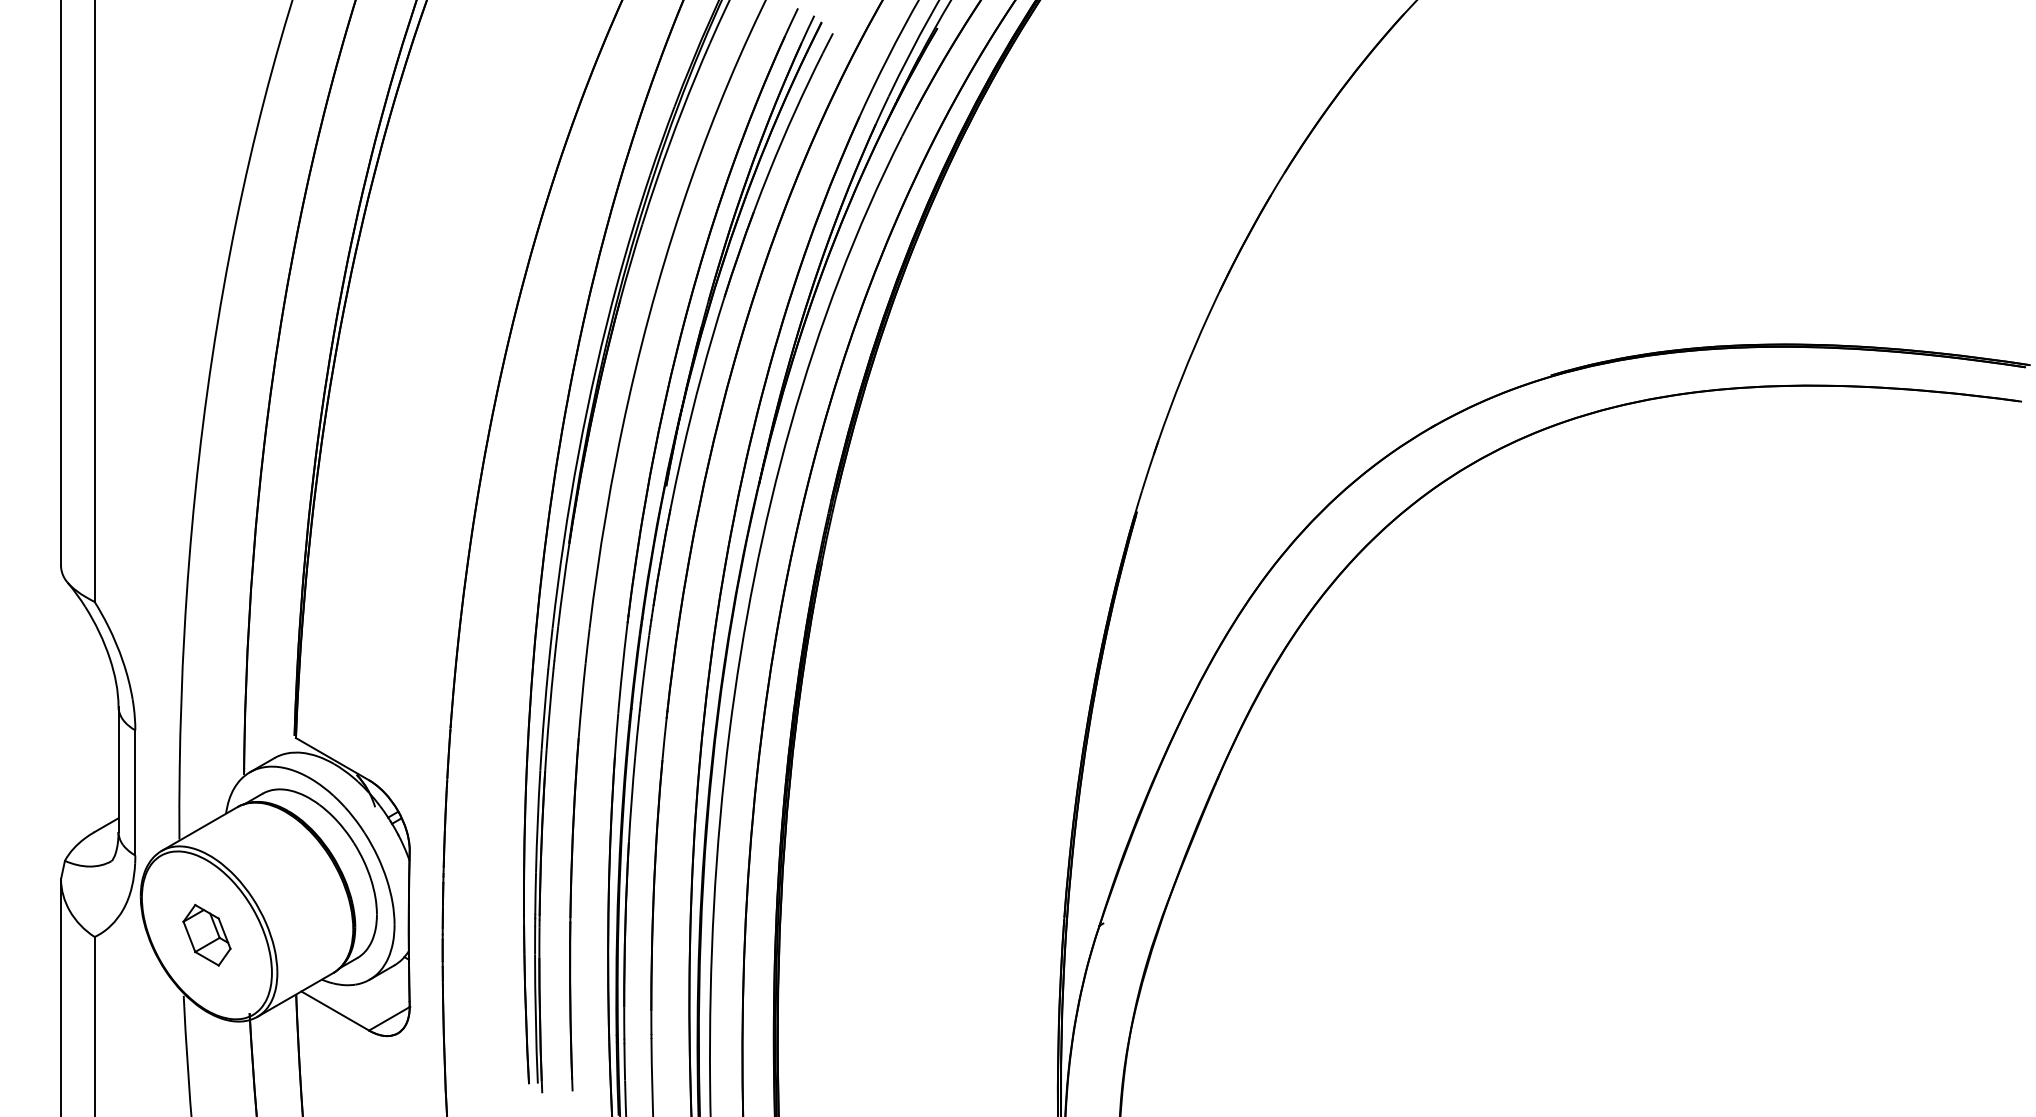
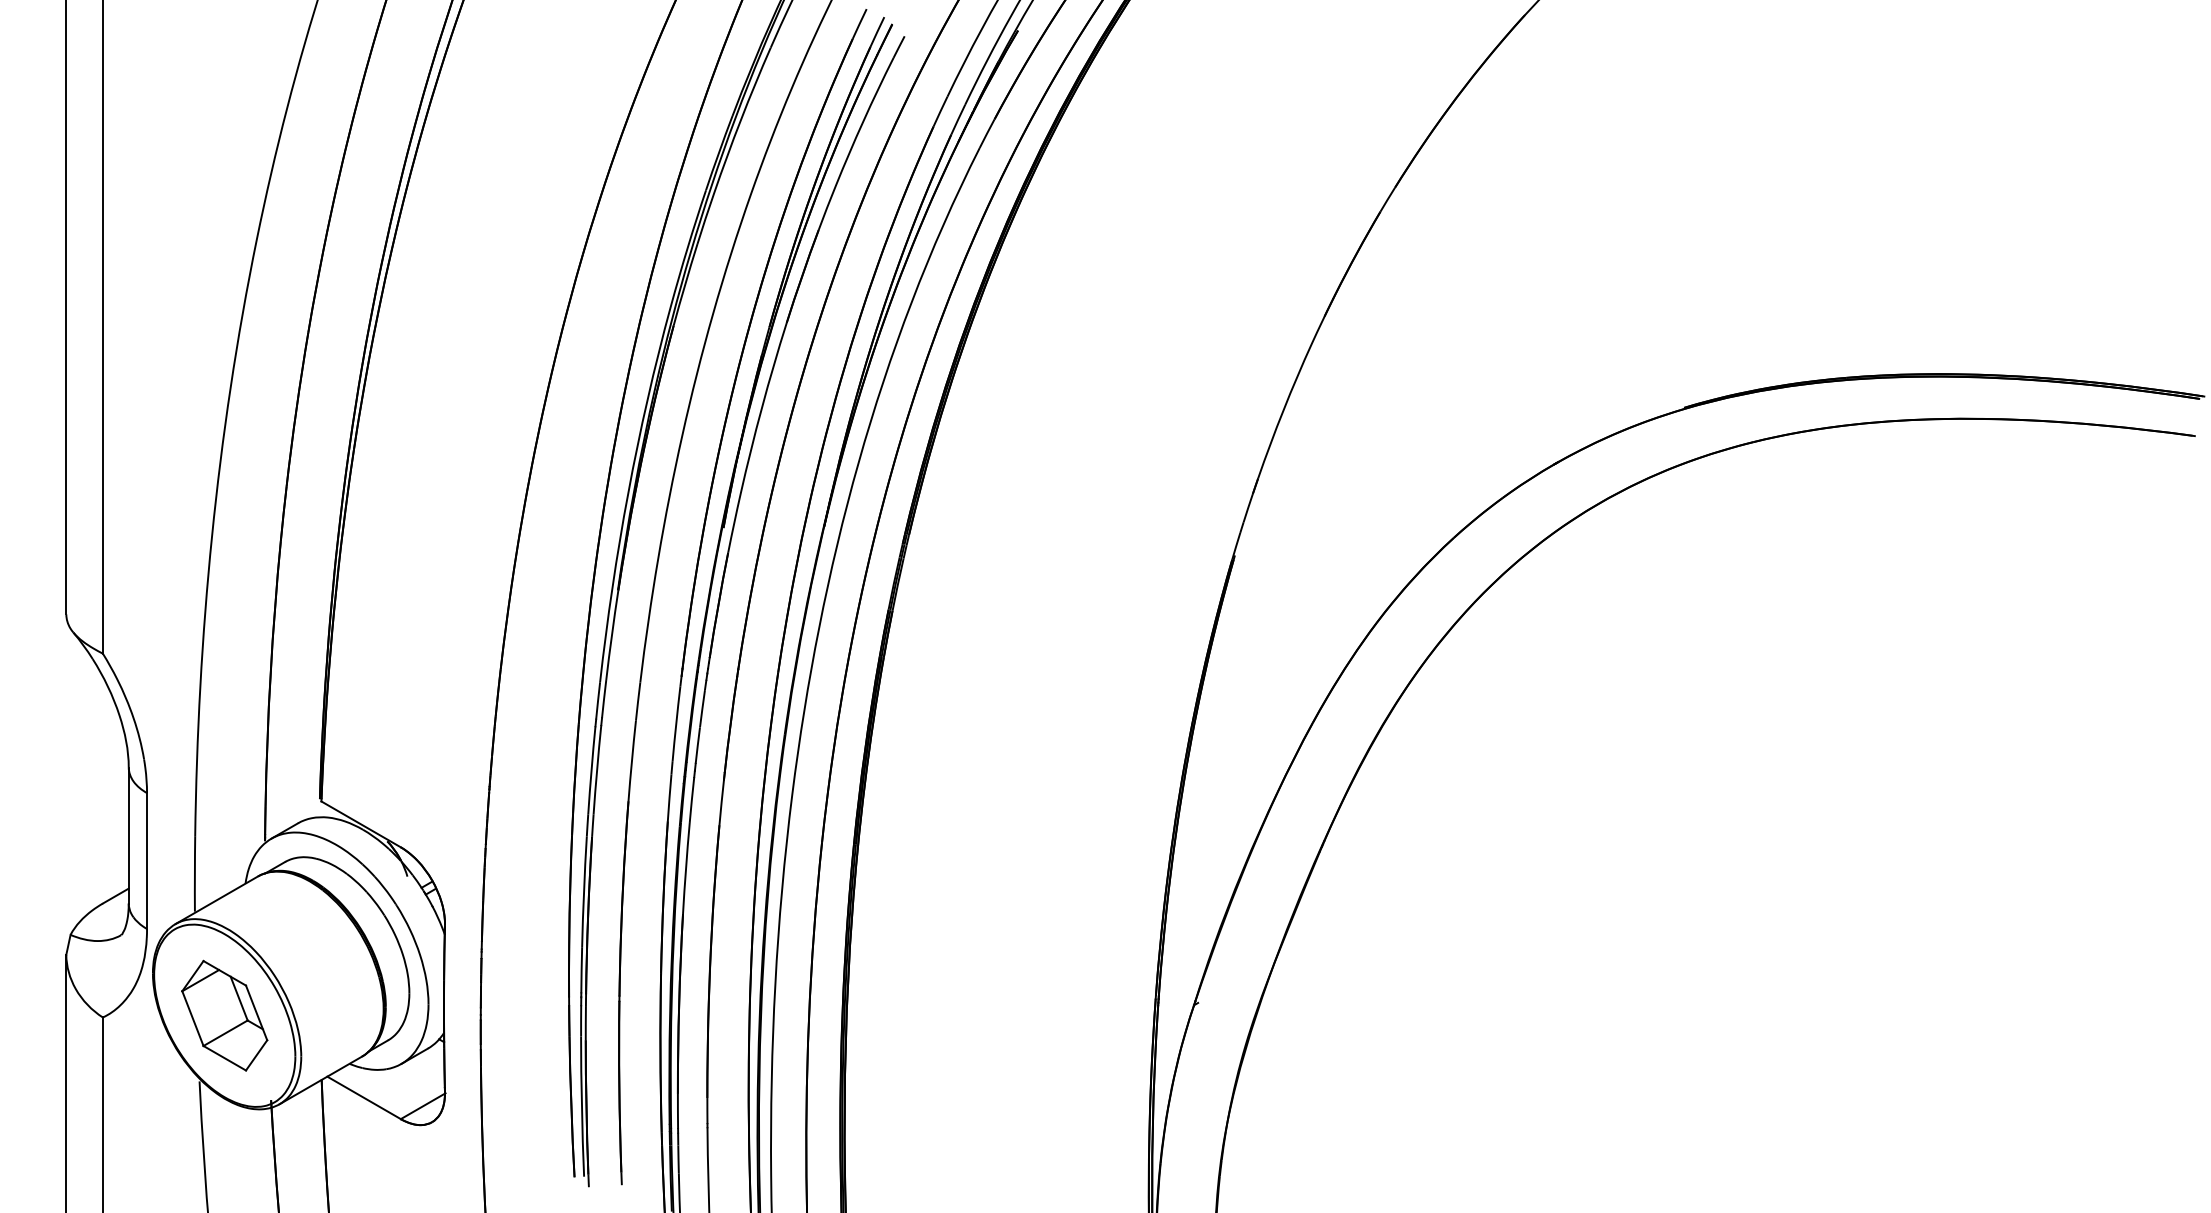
part: (206, 935) -> (224, 1015), size x1.67

